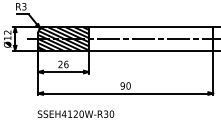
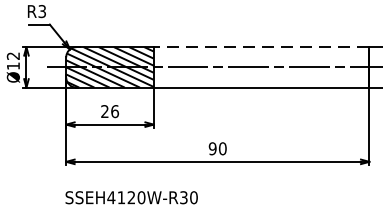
line: (150, 27) -> (260, 47), solid -> dashed

